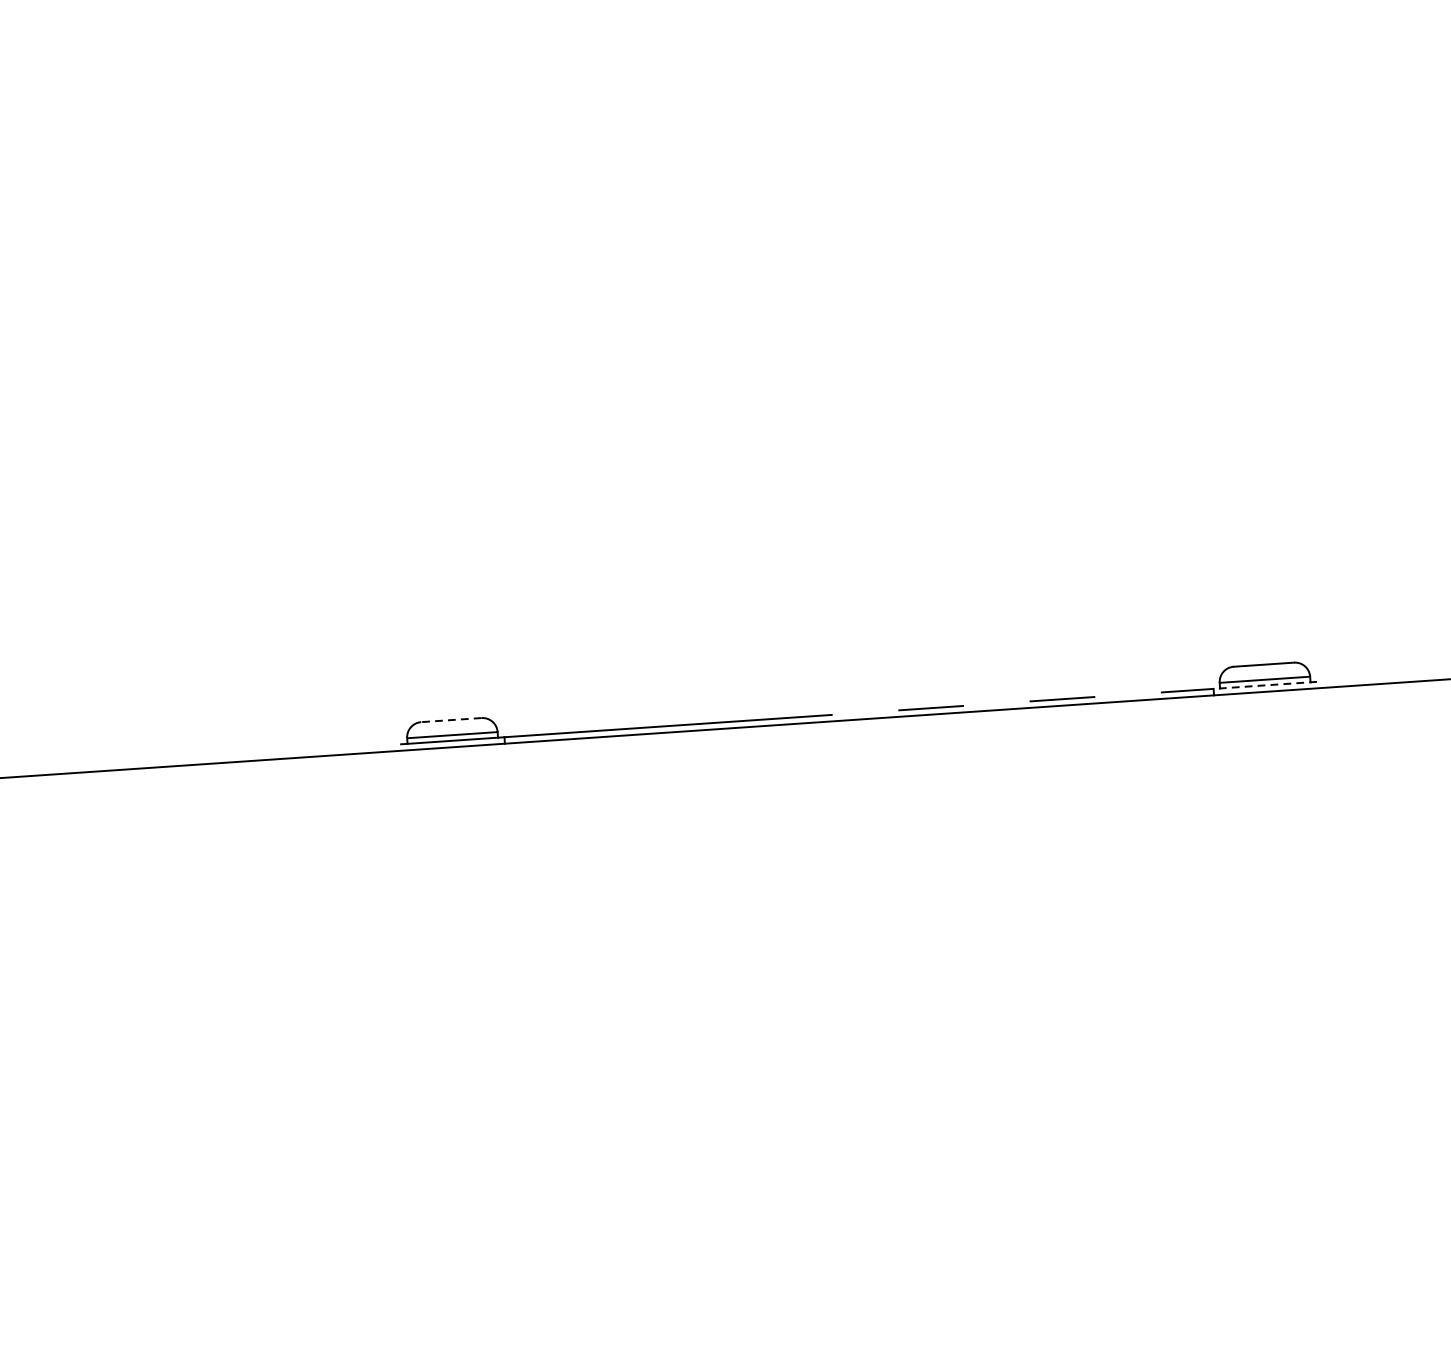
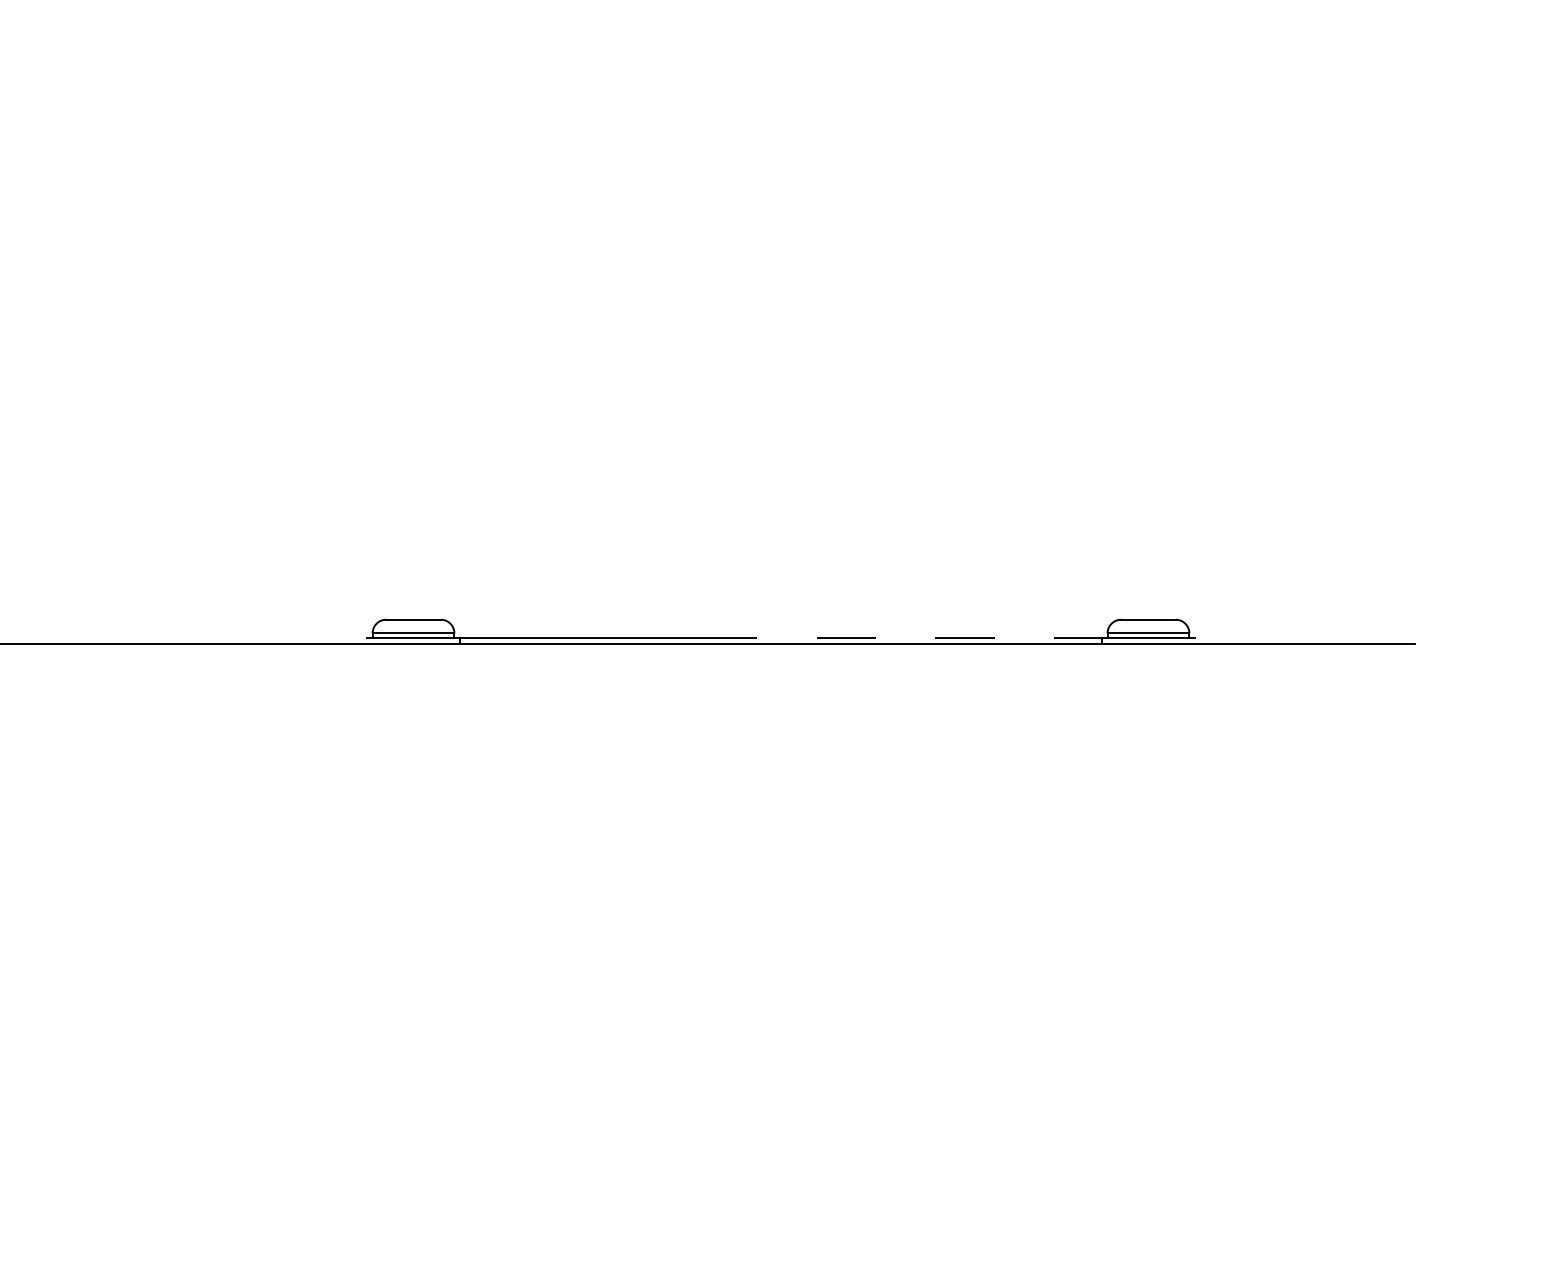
line: (1265, 685) -> (1148, 638), dashed -> solid
line: (451, 719) -> (413, 619), dashed -> solid

